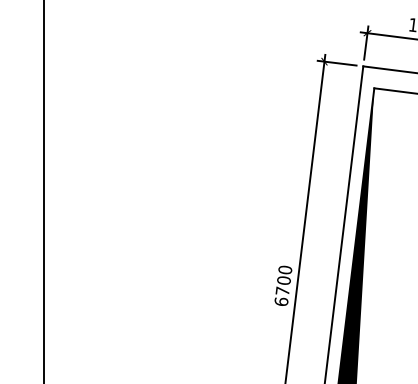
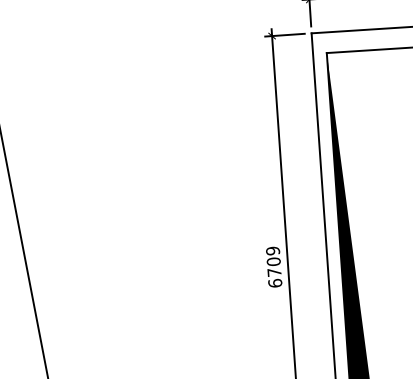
text: (285, 270) -> (273, 251), 6700 -> 6709

